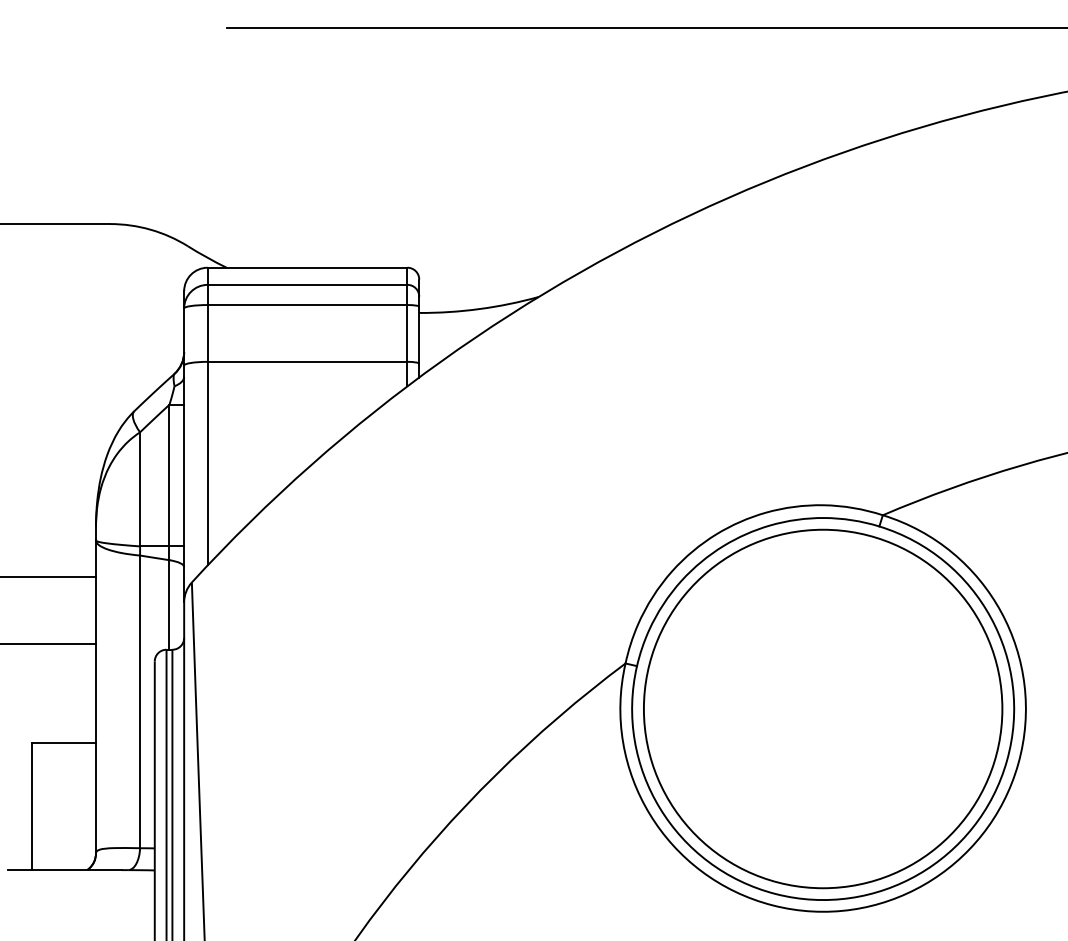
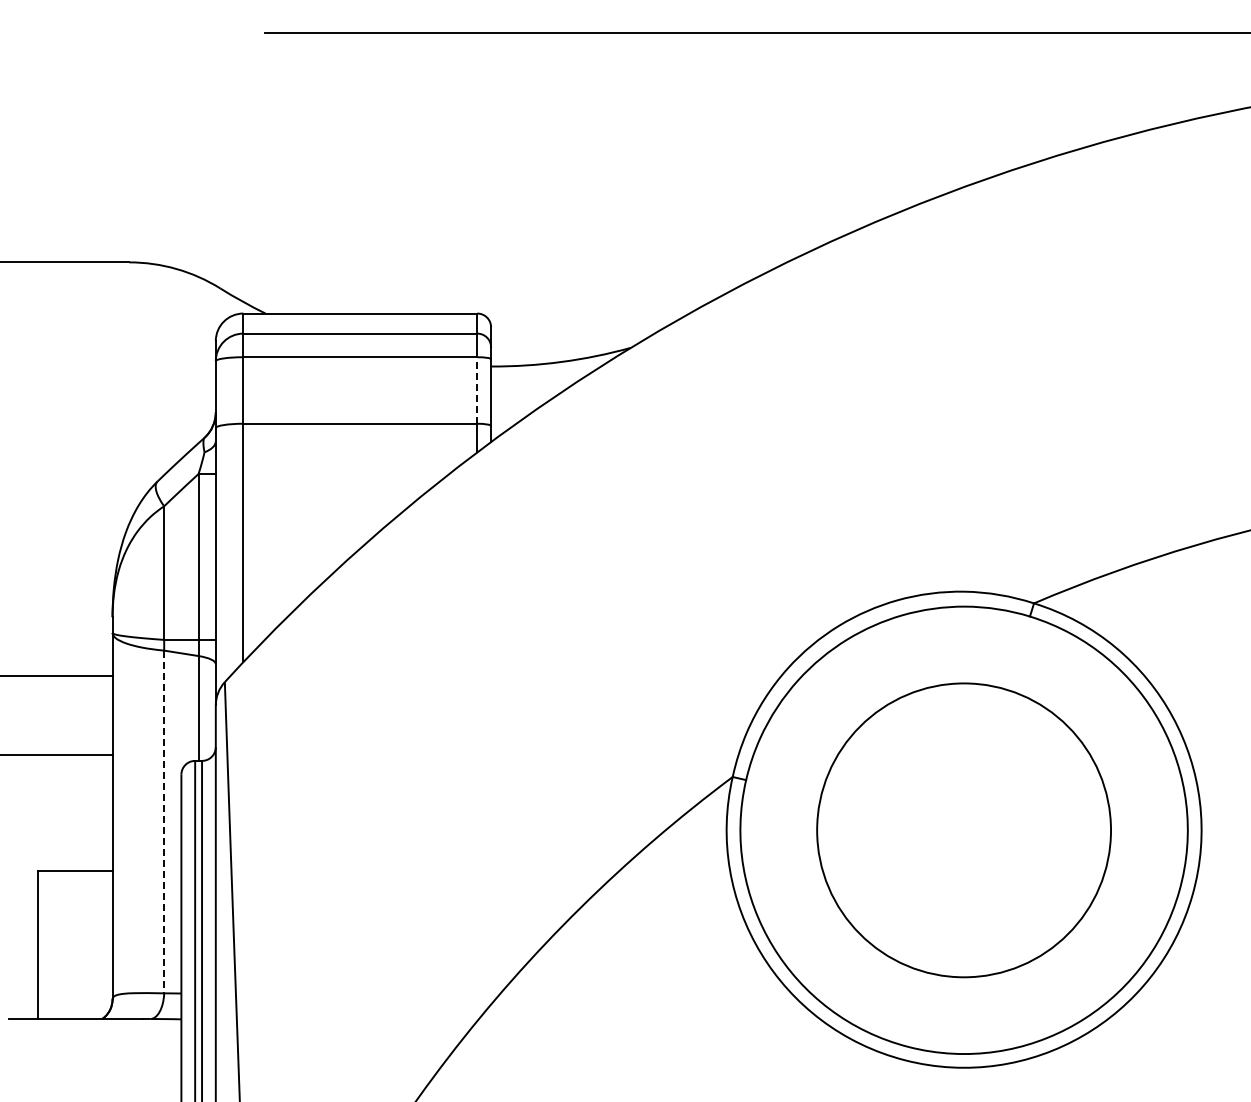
line: (407, 332) -> (477, 389), solid -> dashed
line: (140, 702) -> (164, 822), solid -> dashed
circle: (822, 709) -> (963, 830), size x0.7

